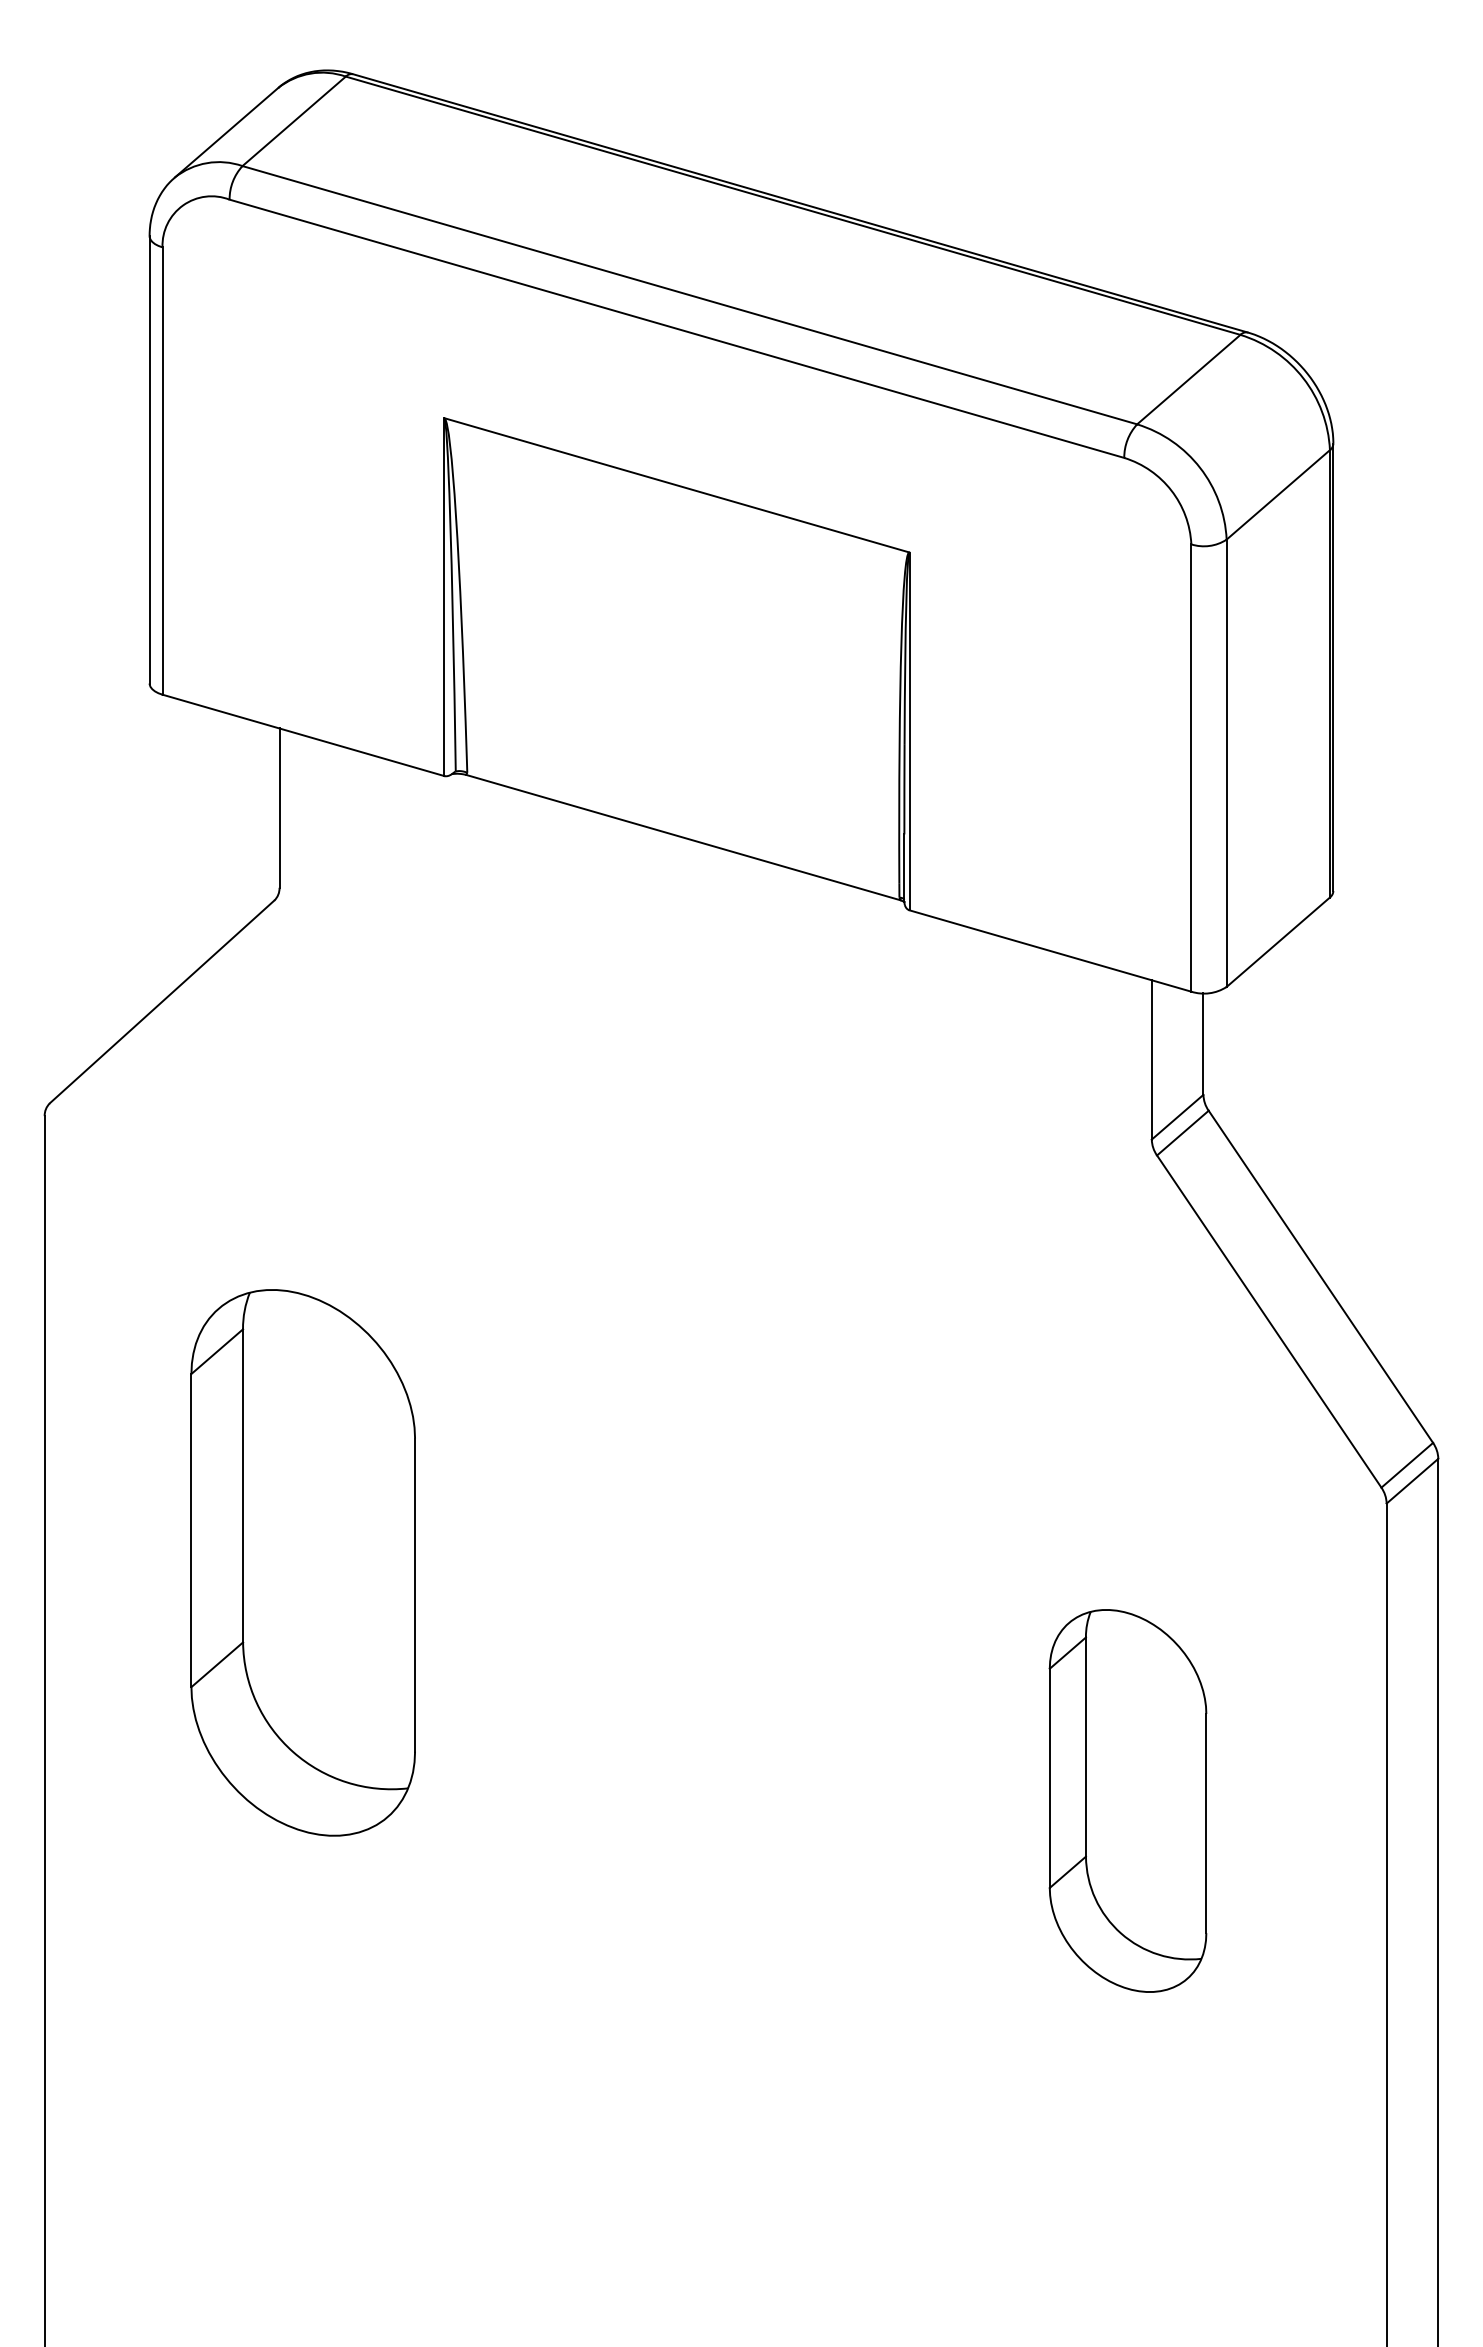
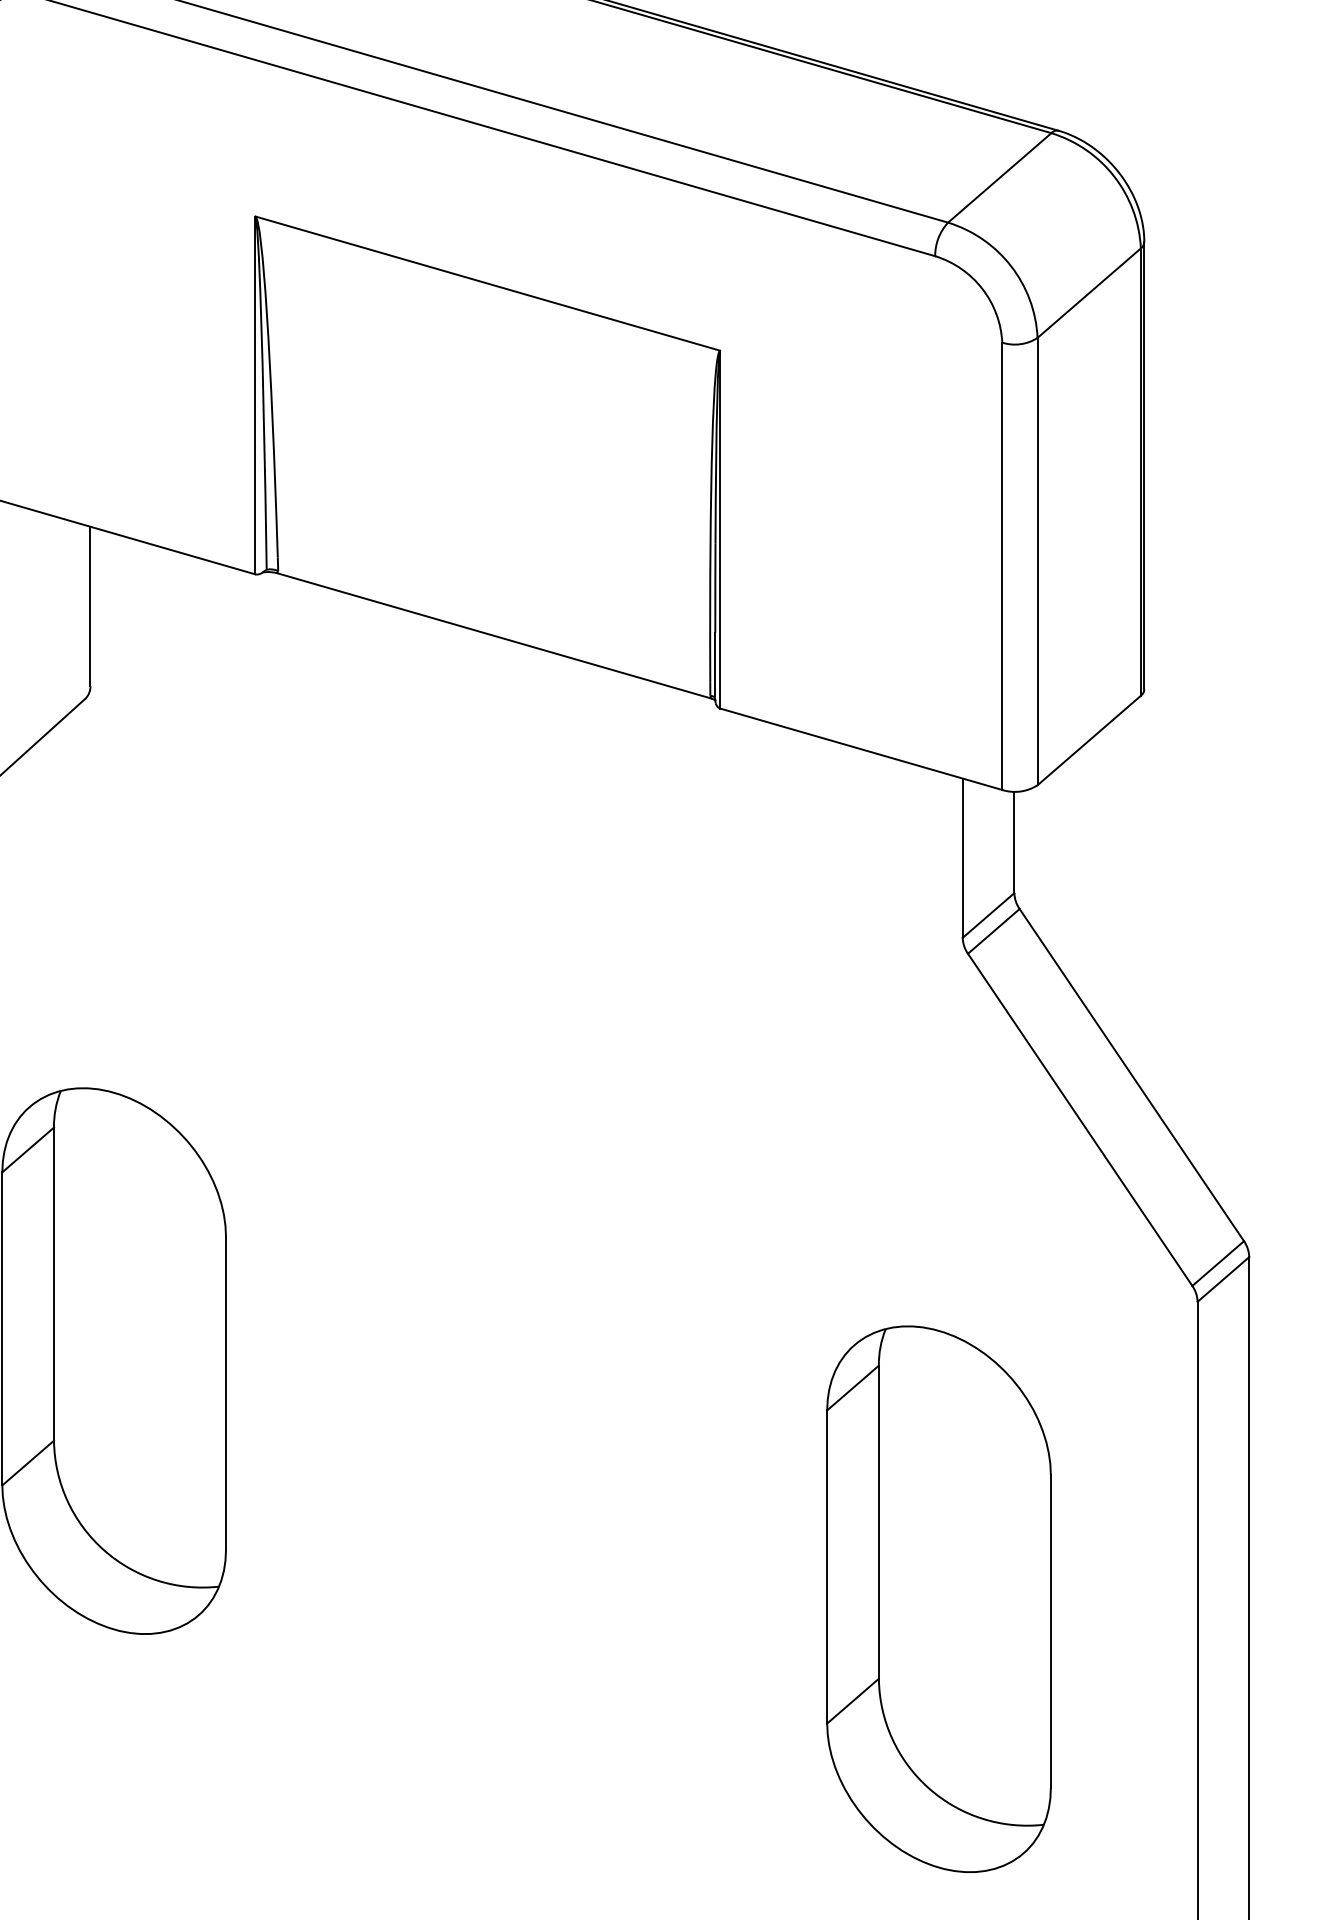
part: (1127, 1800) -> (938, 1598), size x1.43

